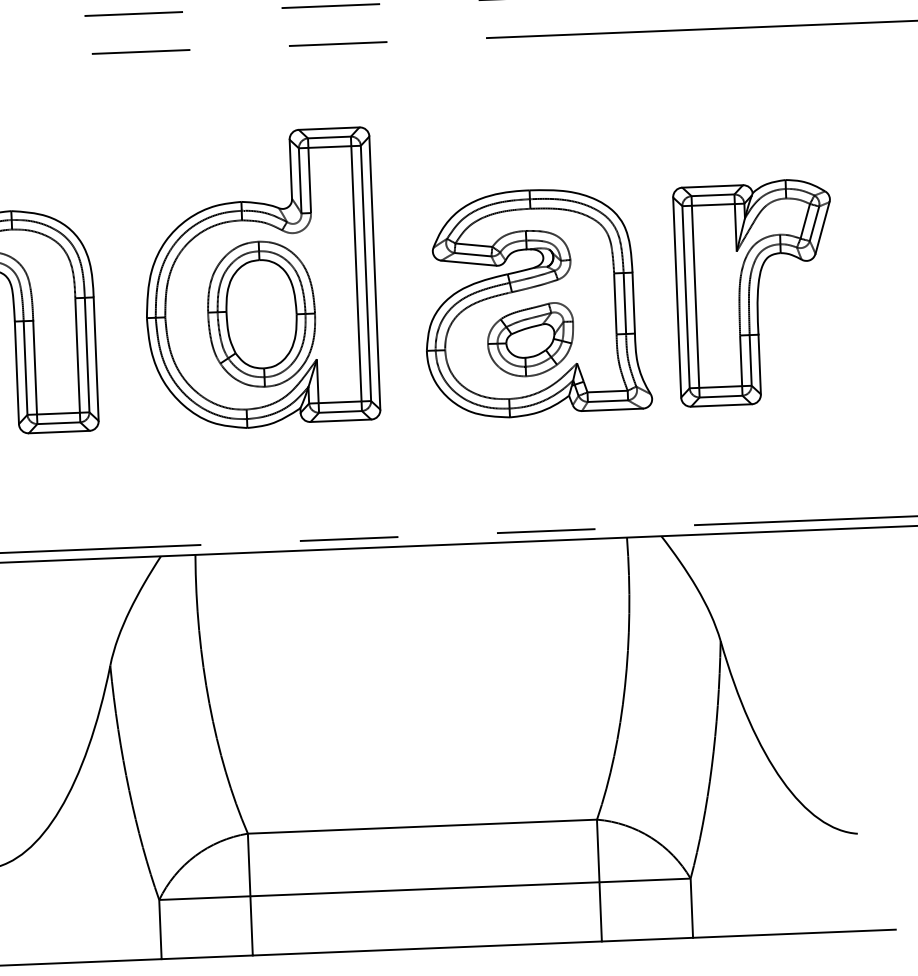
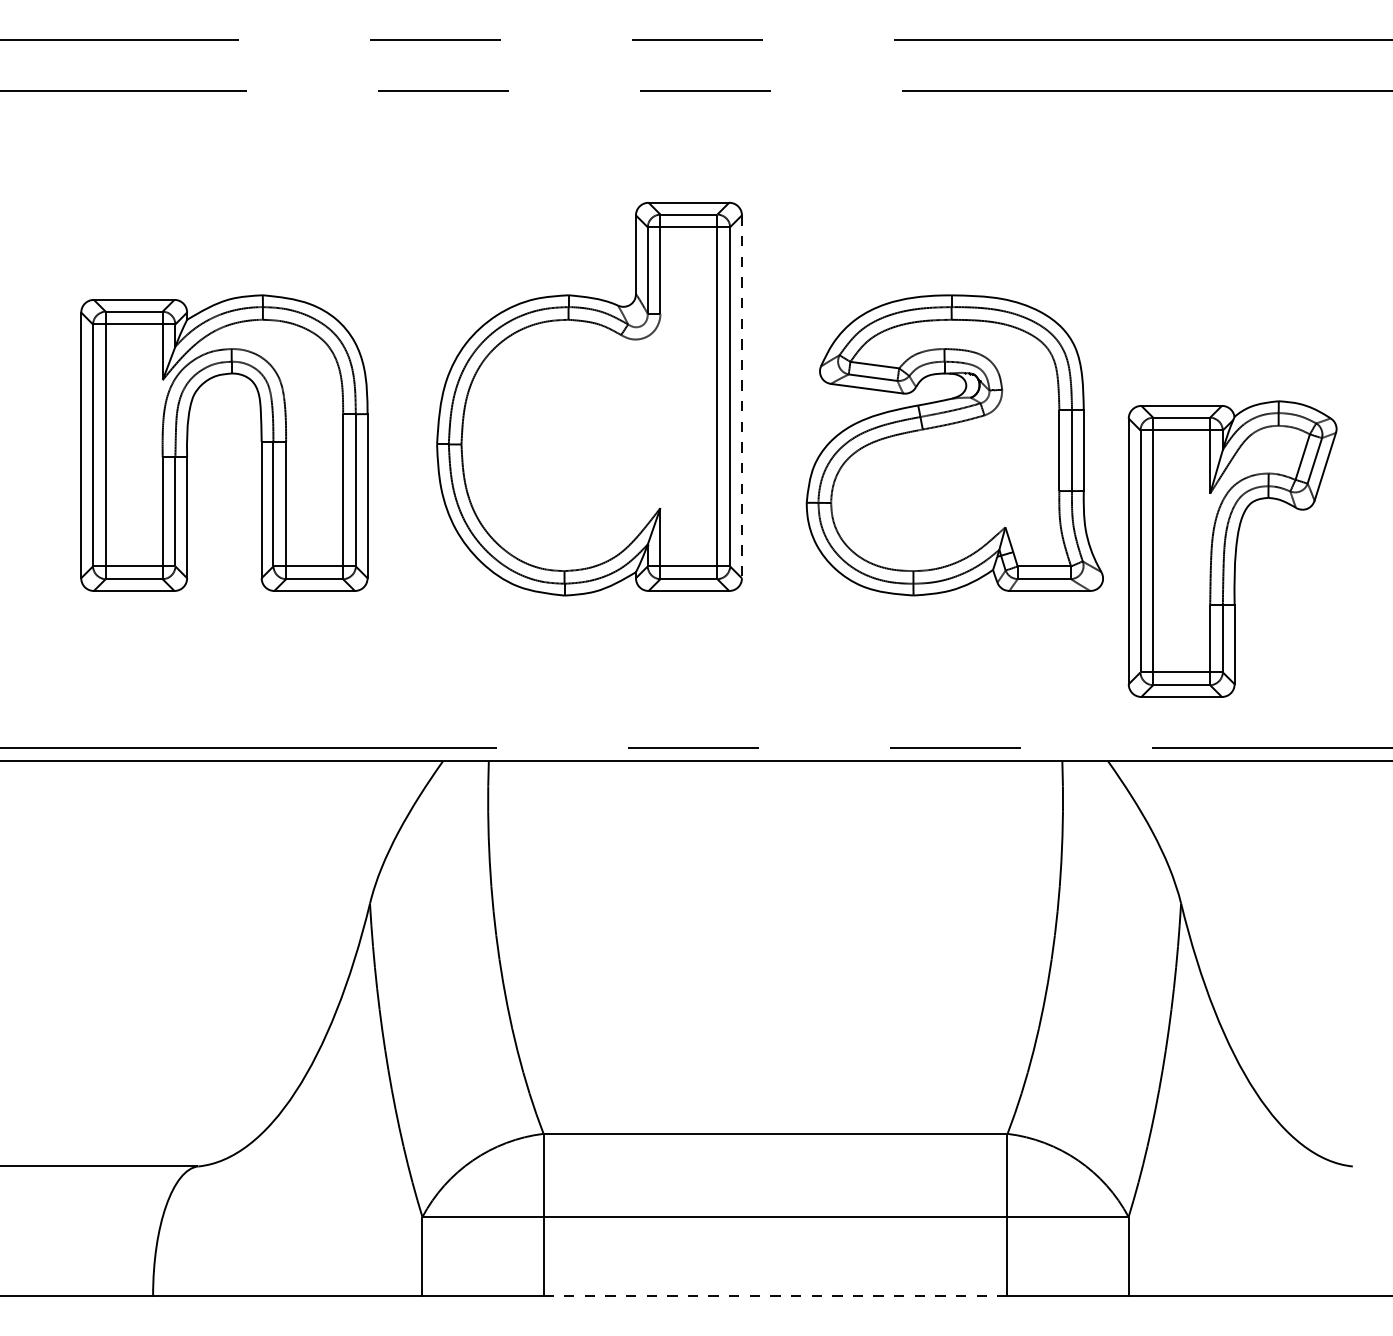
line: (374, 273) -> (741, 397), solid -> dashed
part: (755, 292) -> (1232, 548), moved
part: (261, 314) -> (589, 445), removed
part: (530, 339) -> (945, 493), removed
line: (427, 948) -> (775, 1295), solid -> dashed

